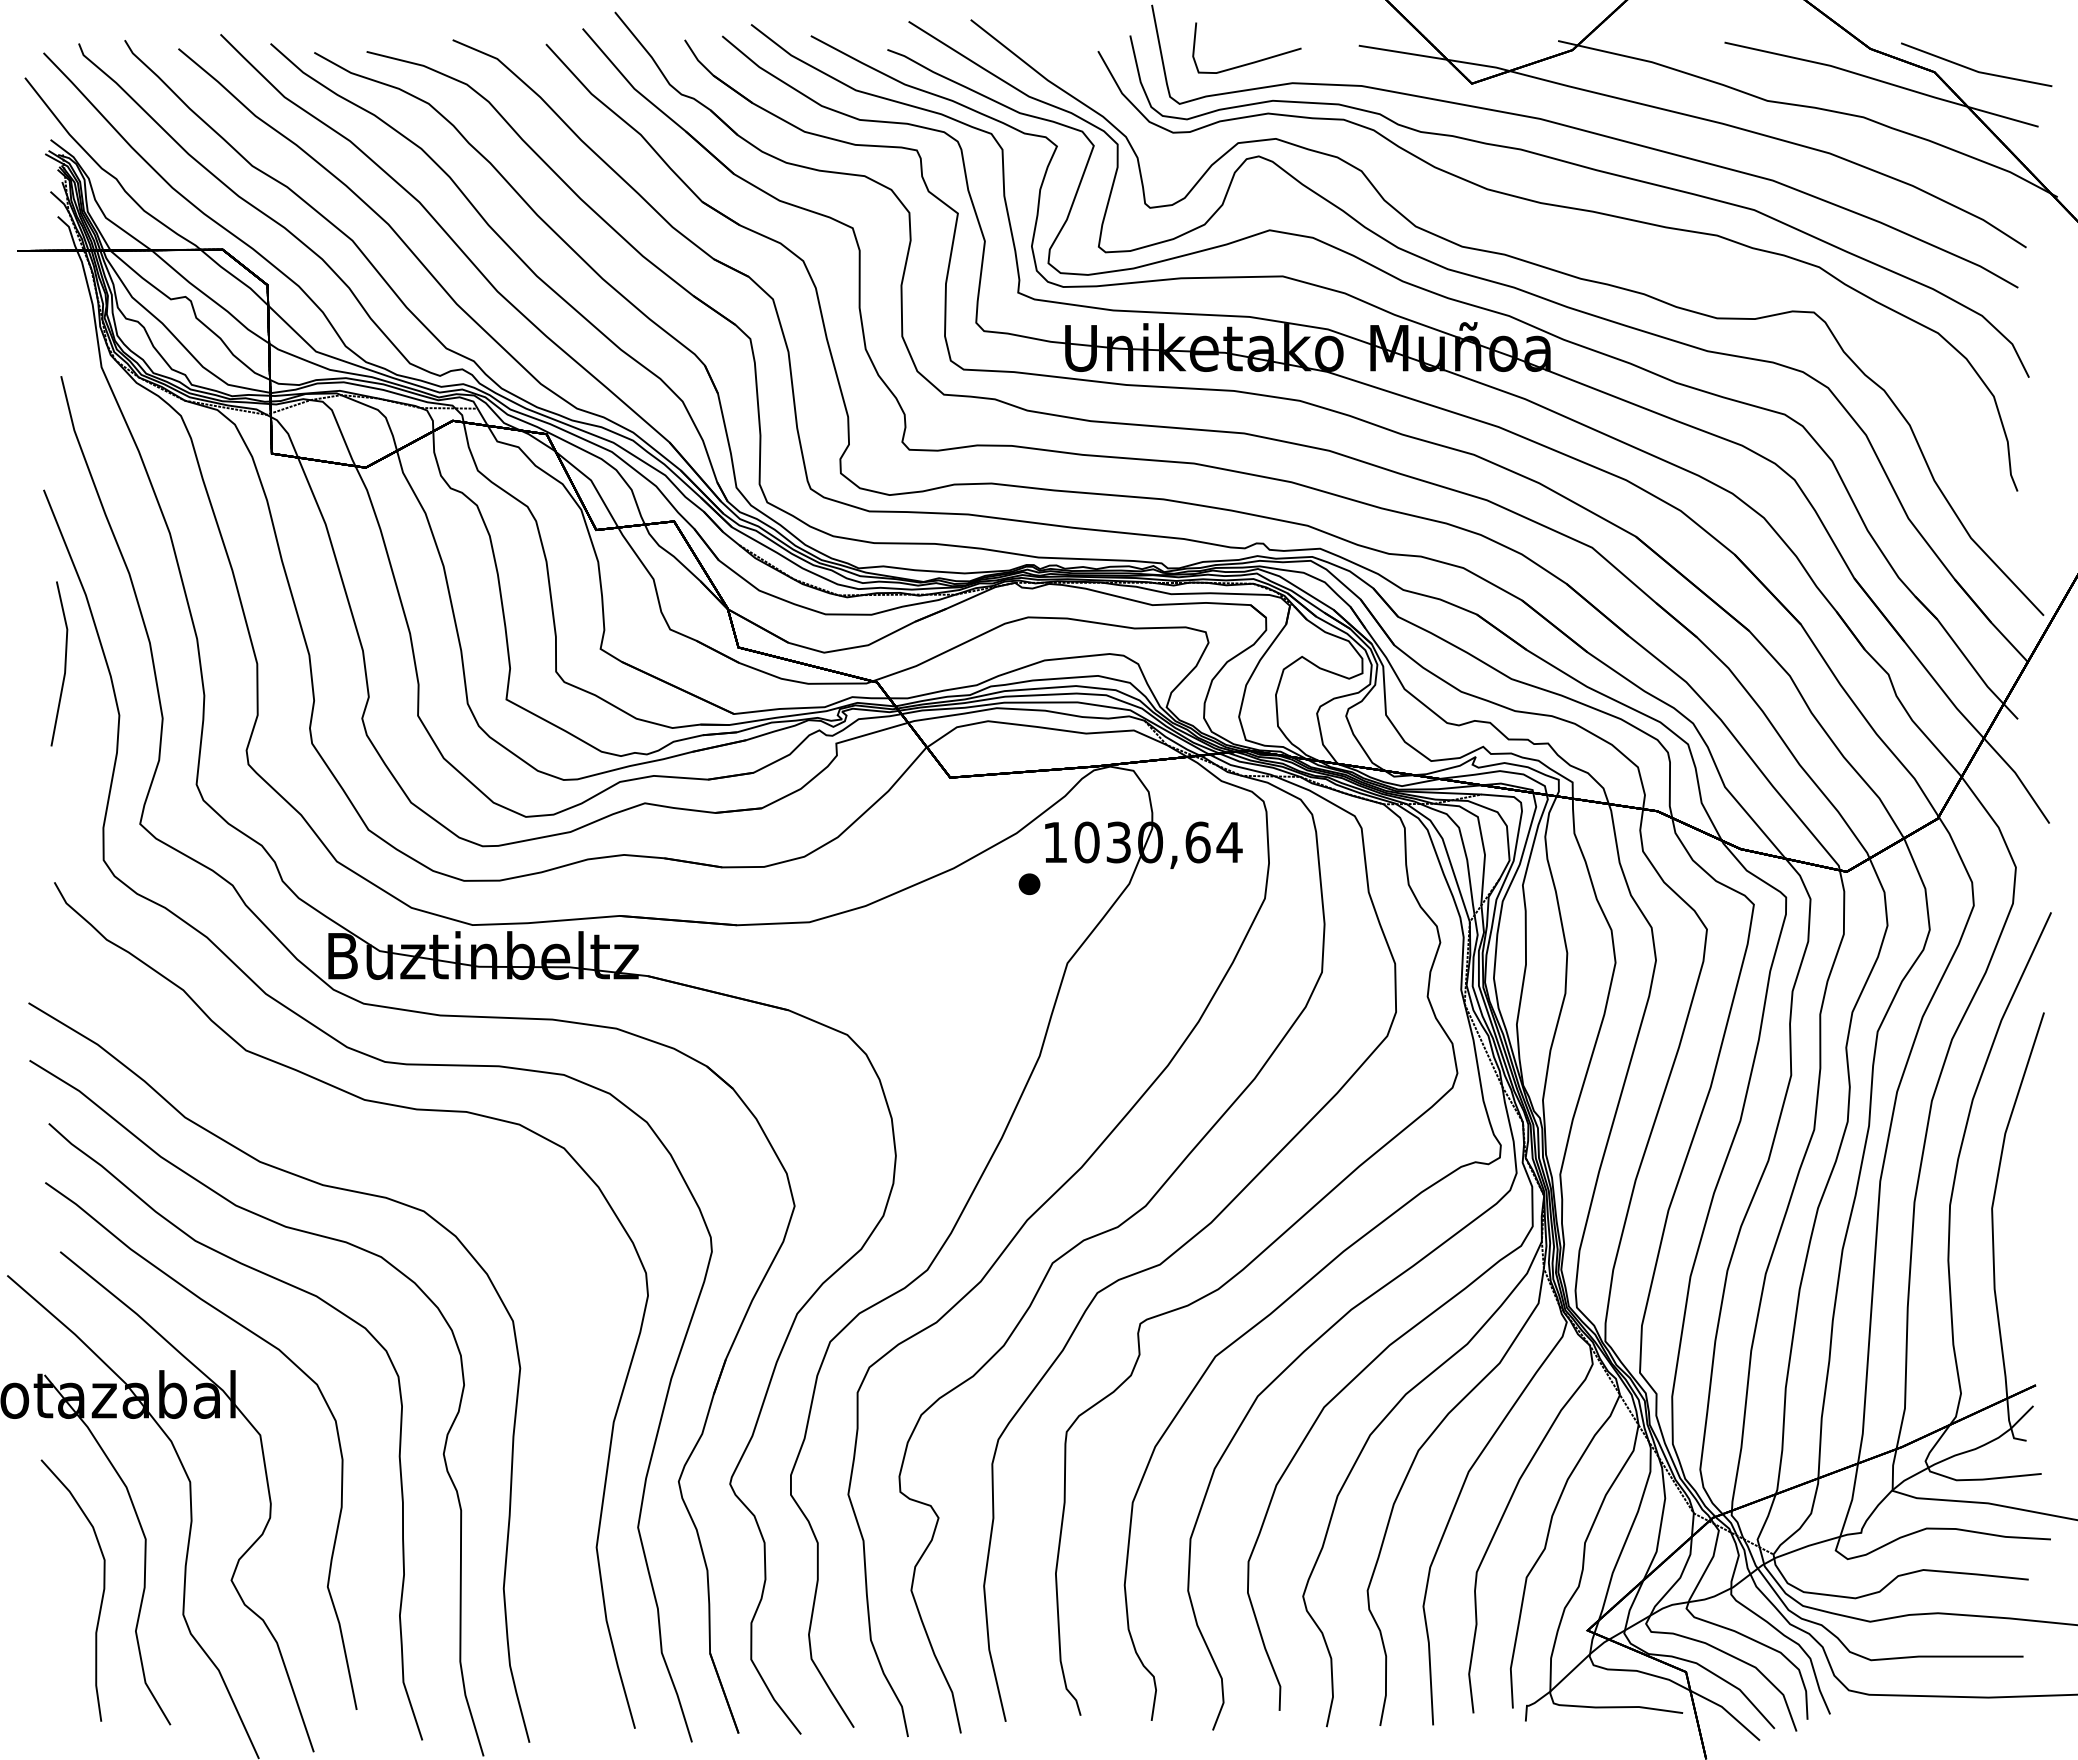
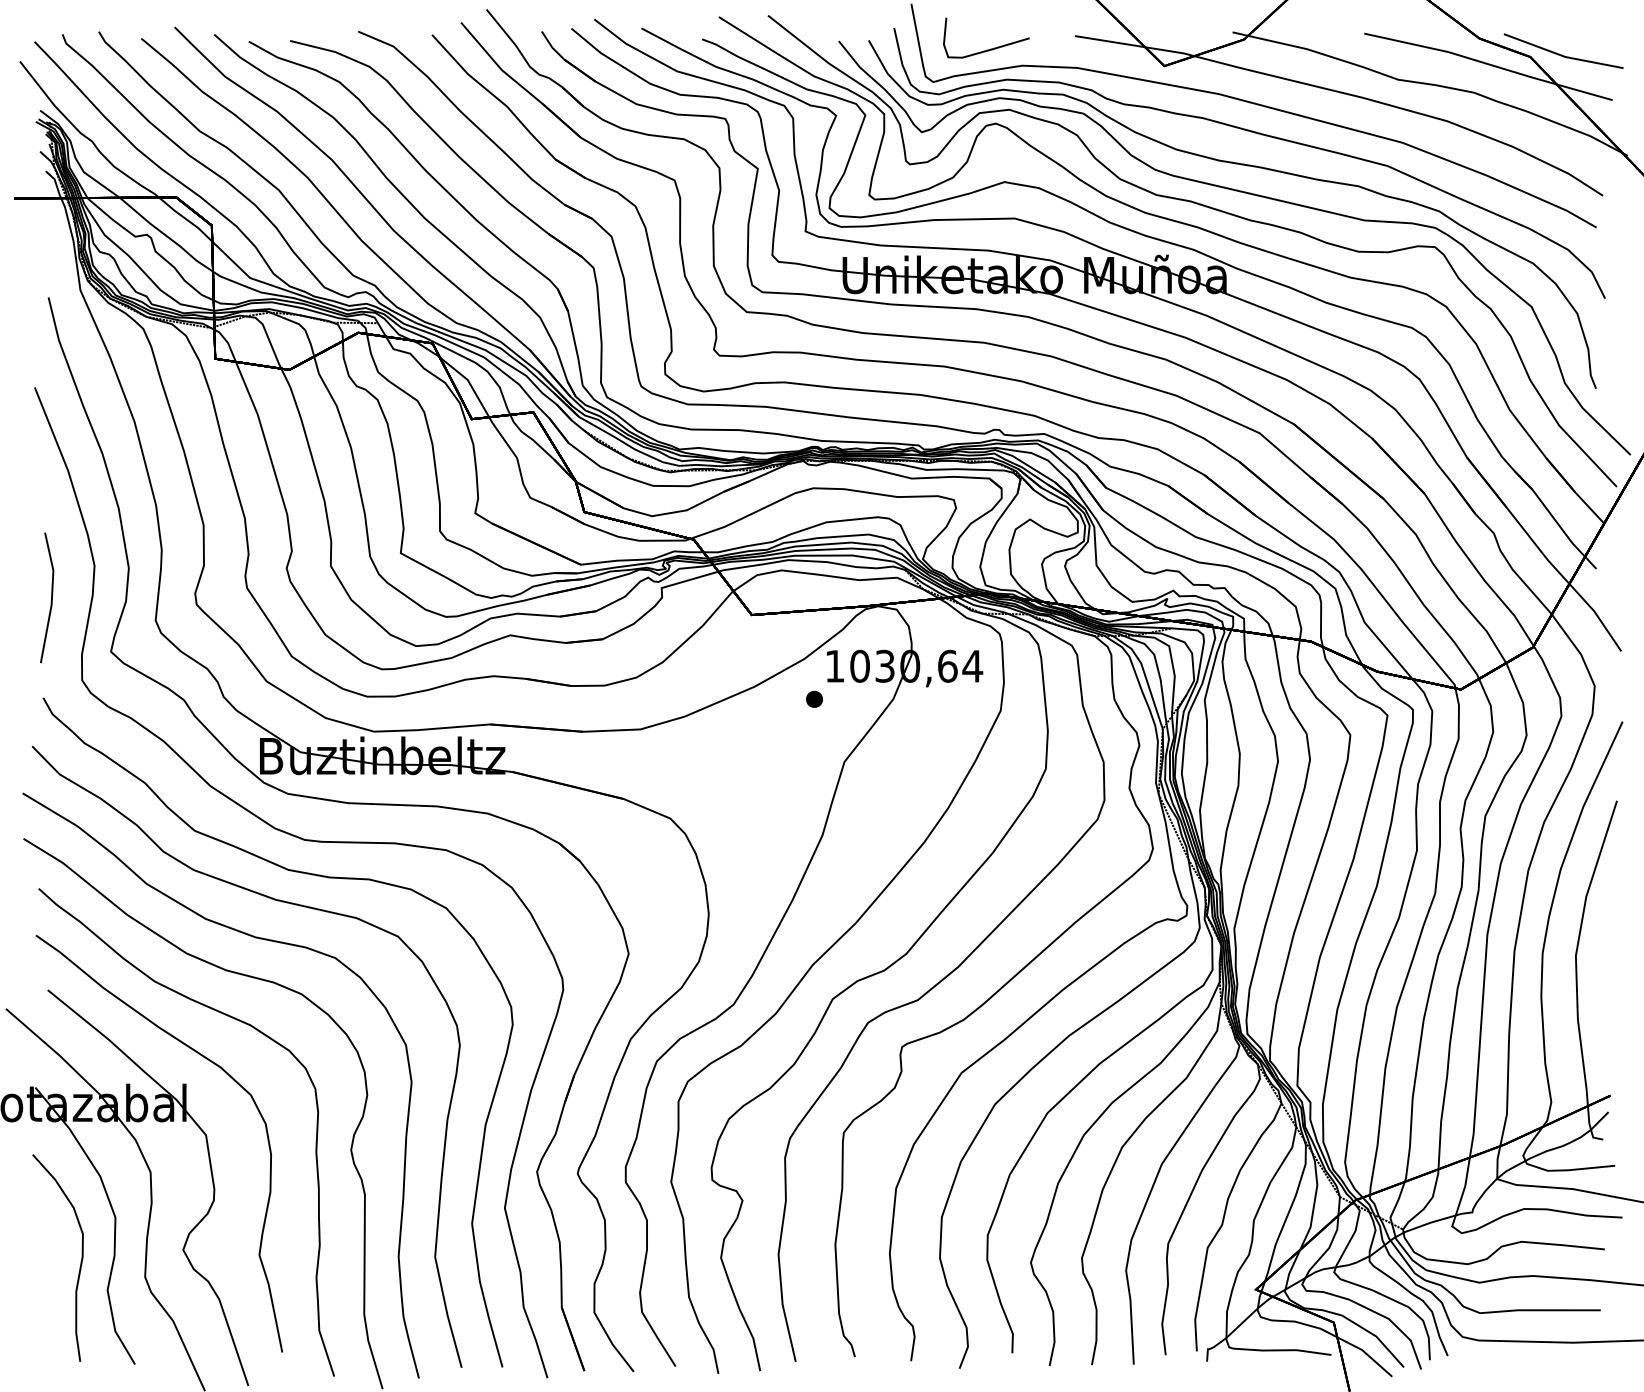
curve: (1577, 245) -> (1247, 194), added
line: (64, 663) -> (51, 597), moved
curve: (359, 1141) -> (284, 902), added

